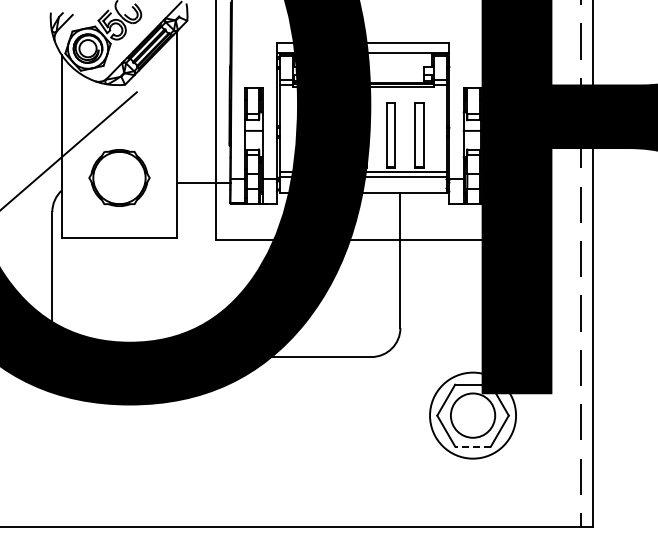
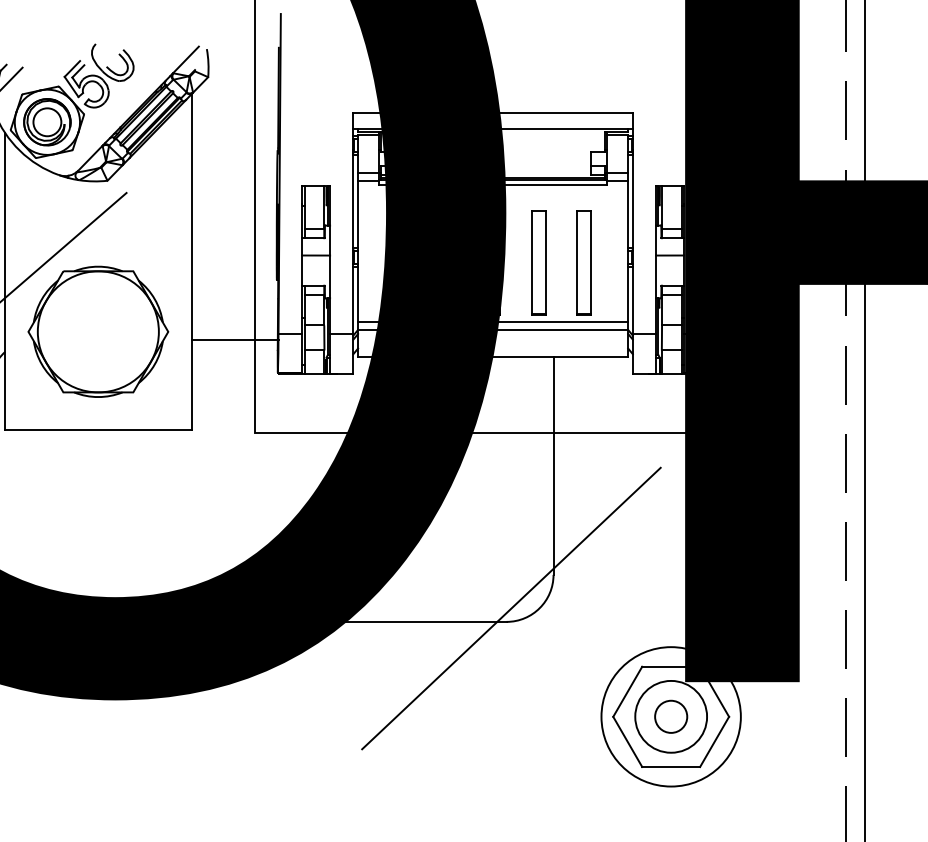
part: (119, 177) -> (98, 331), size x1.43
line: (374, 348) -> (511, 608), added
circle: (472, 415) -> (670, 716), added
line: (473, 446) -> (671, 766), dashed -> solid

